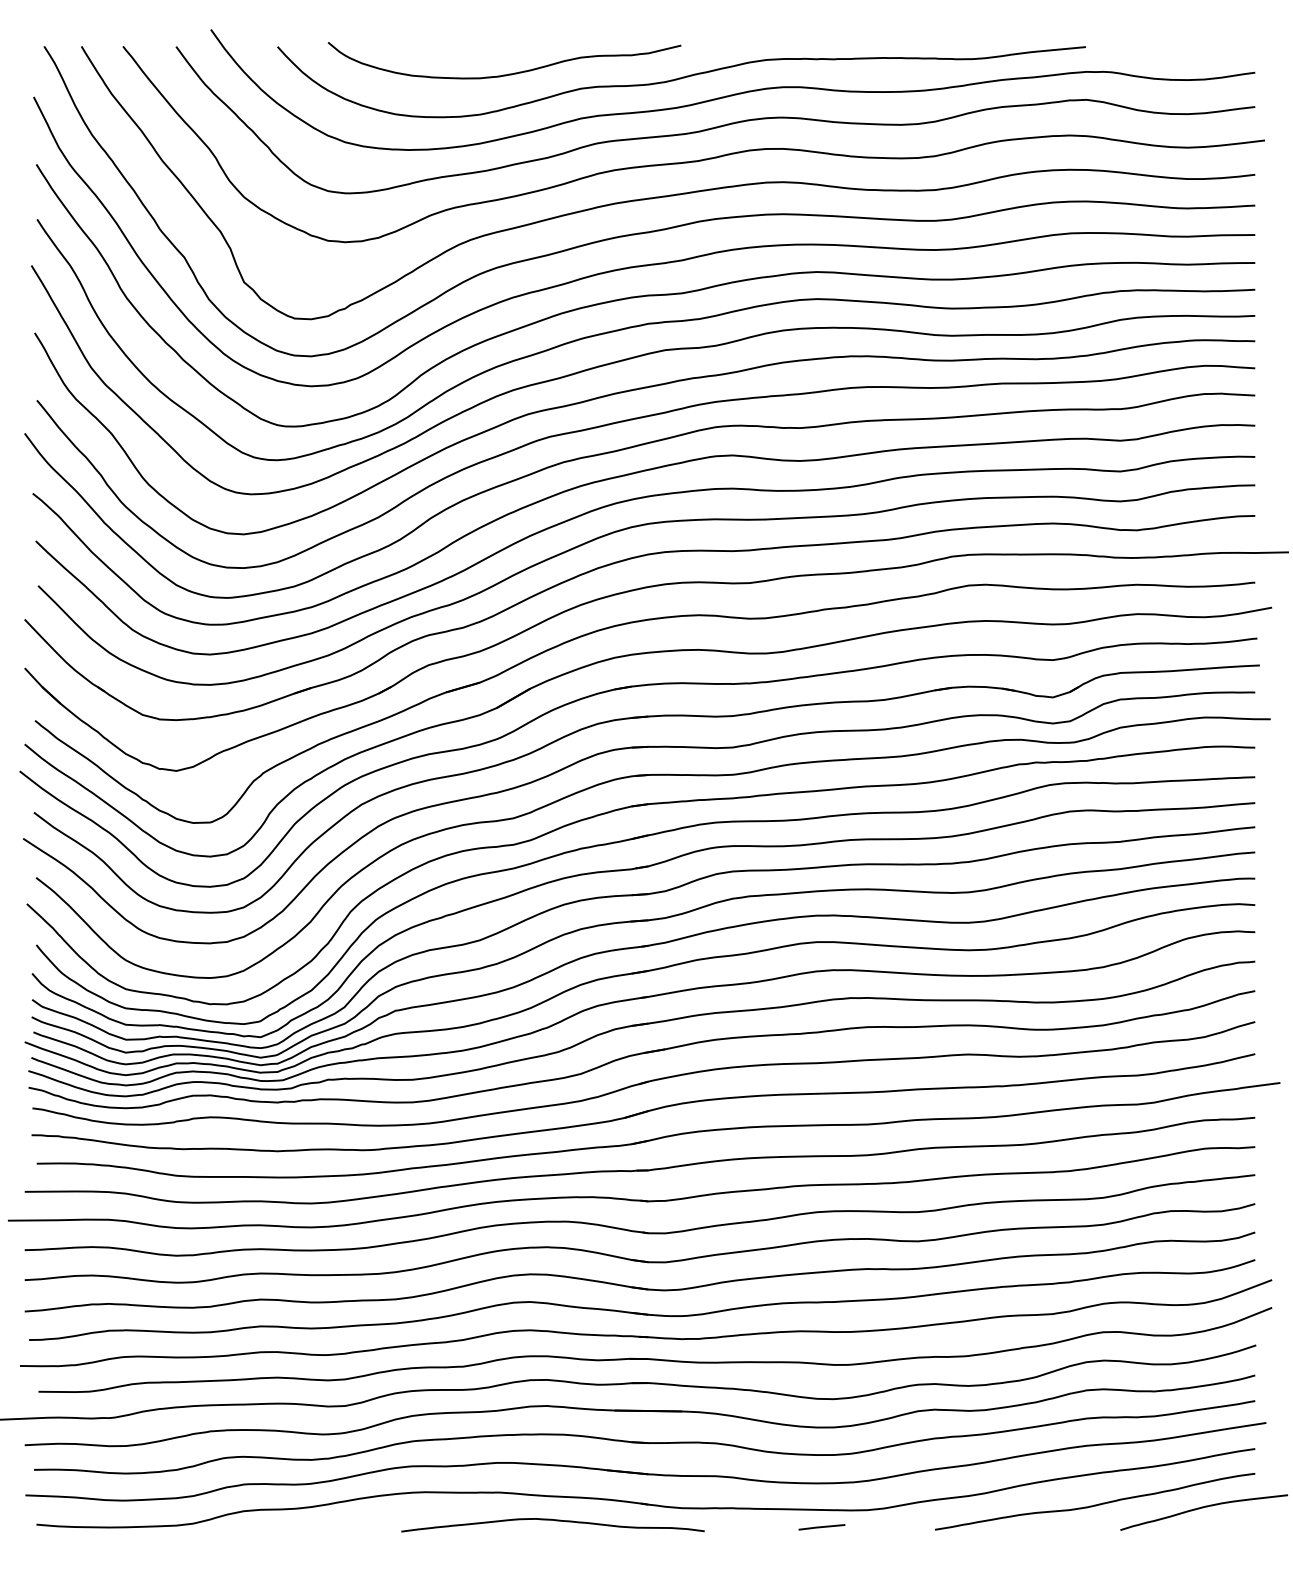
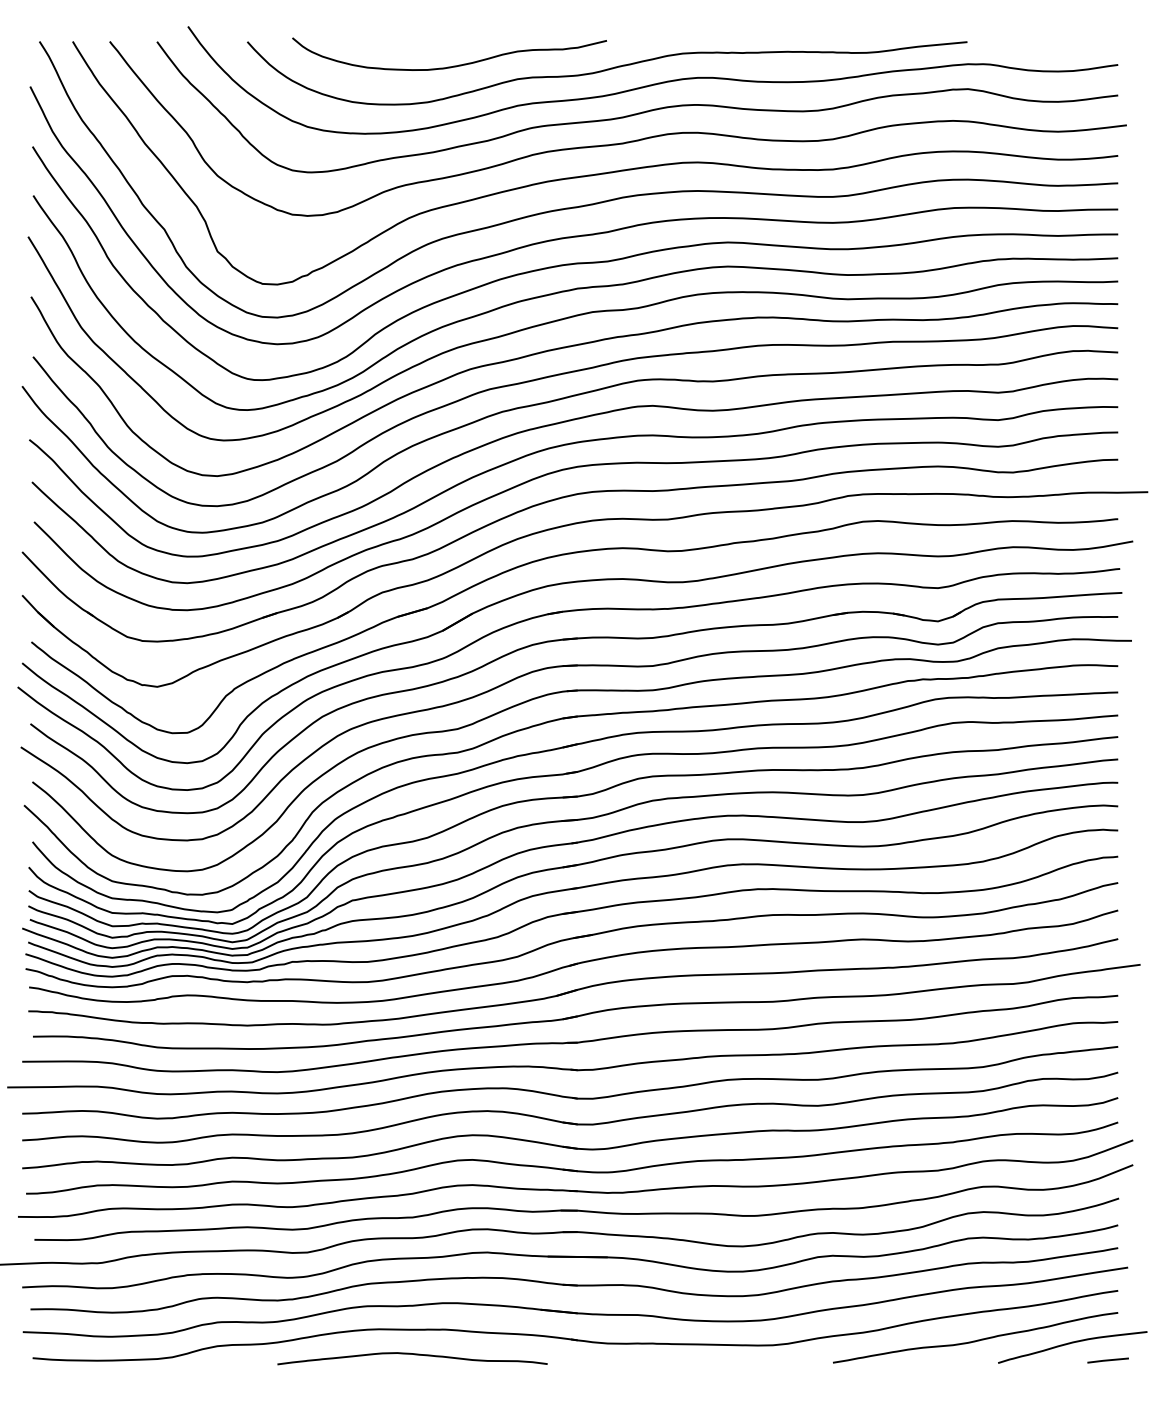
curve: (552, 1520) -> (412, 1354), moved
line: (821, 1527) -> (1107, 1360), moved

